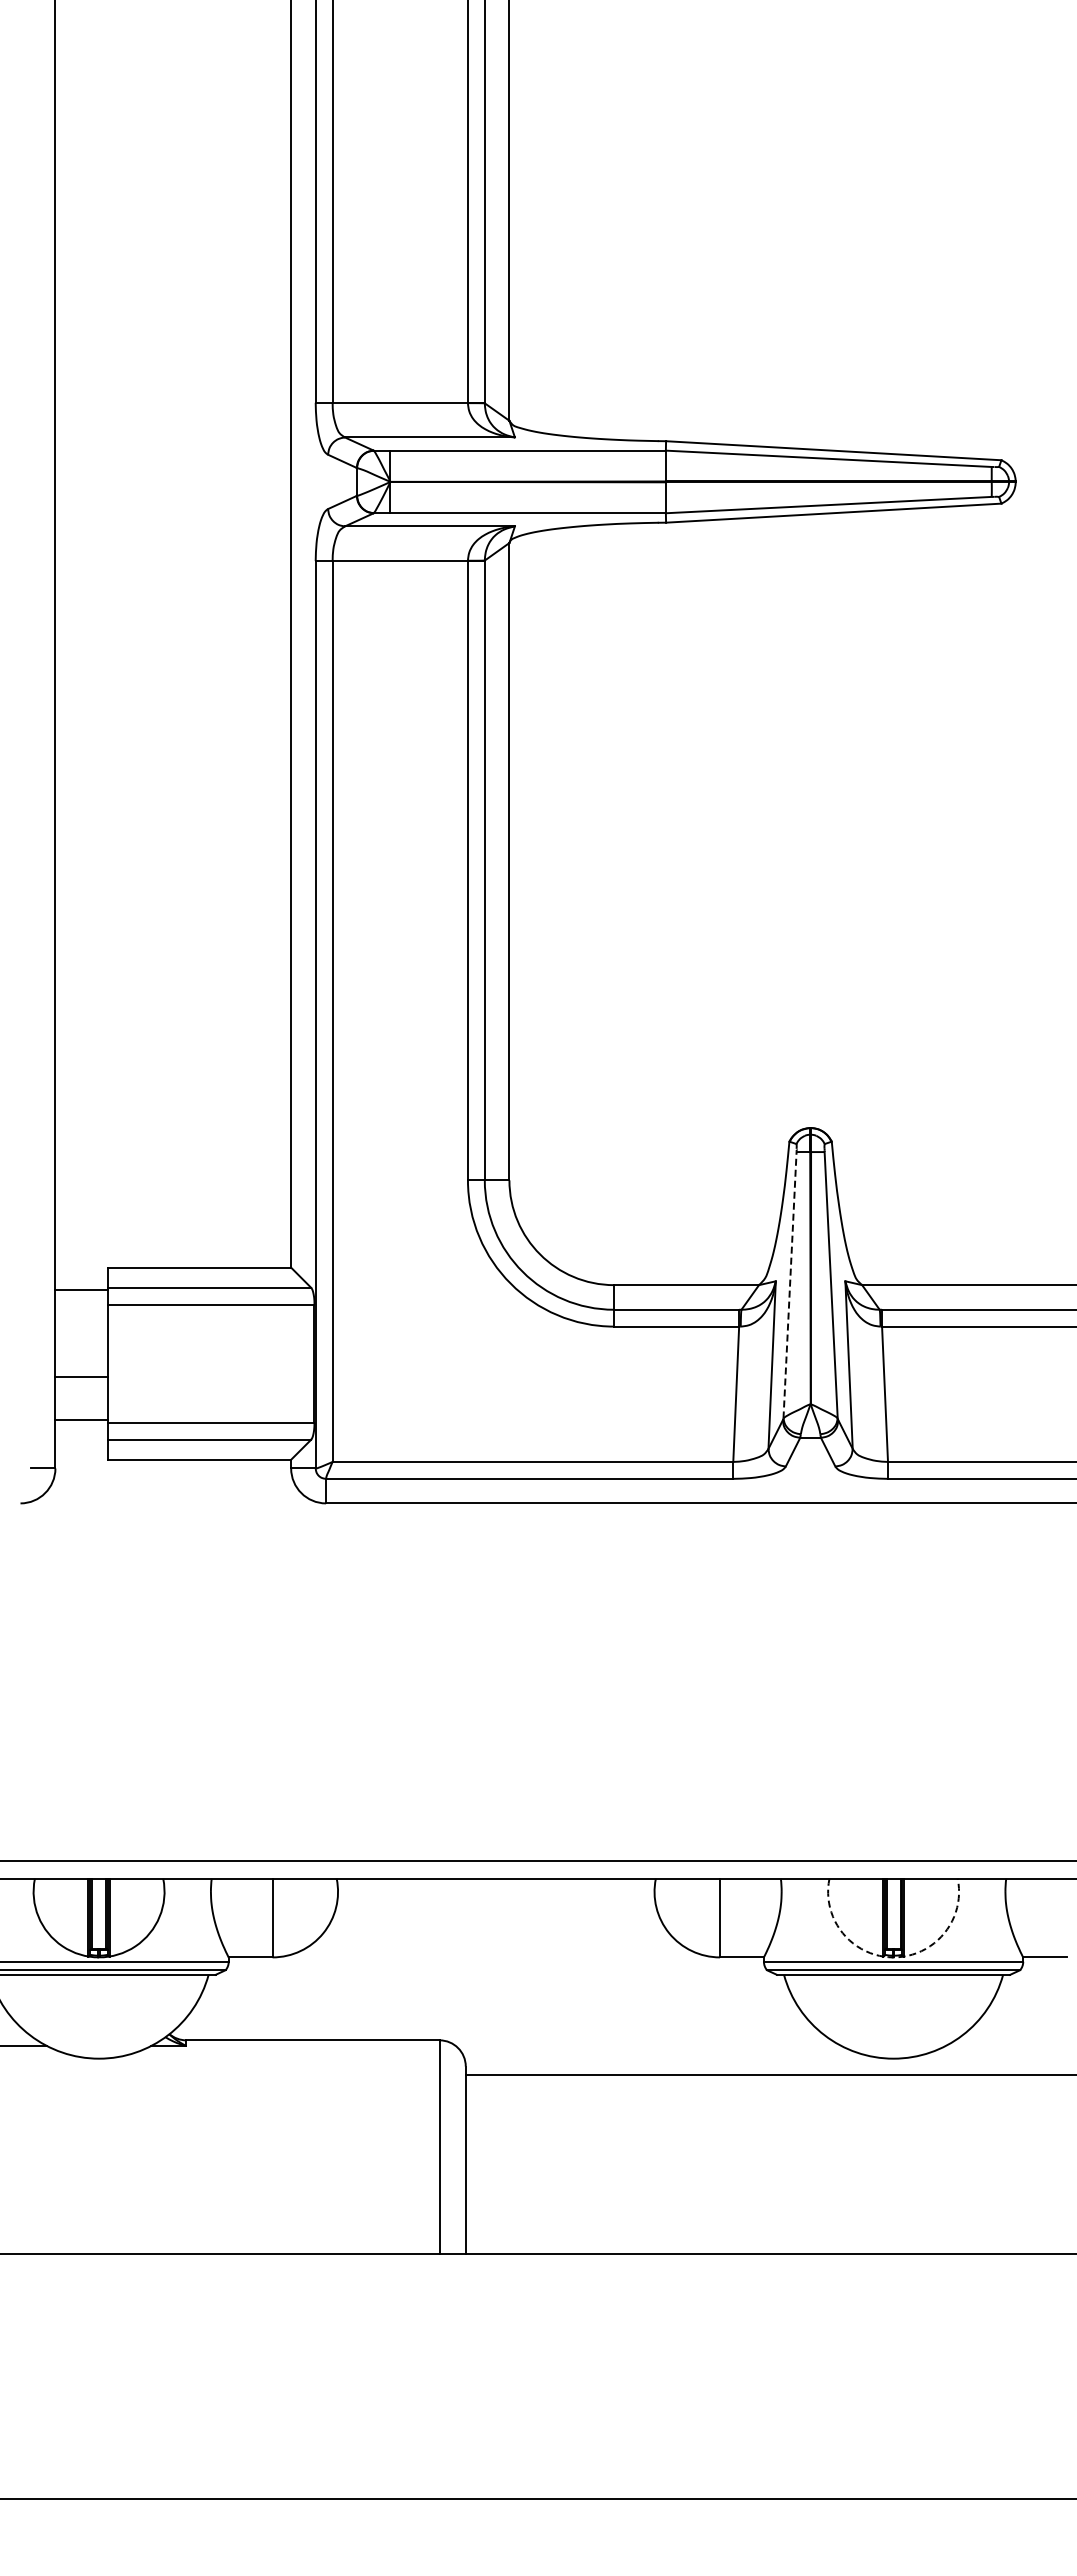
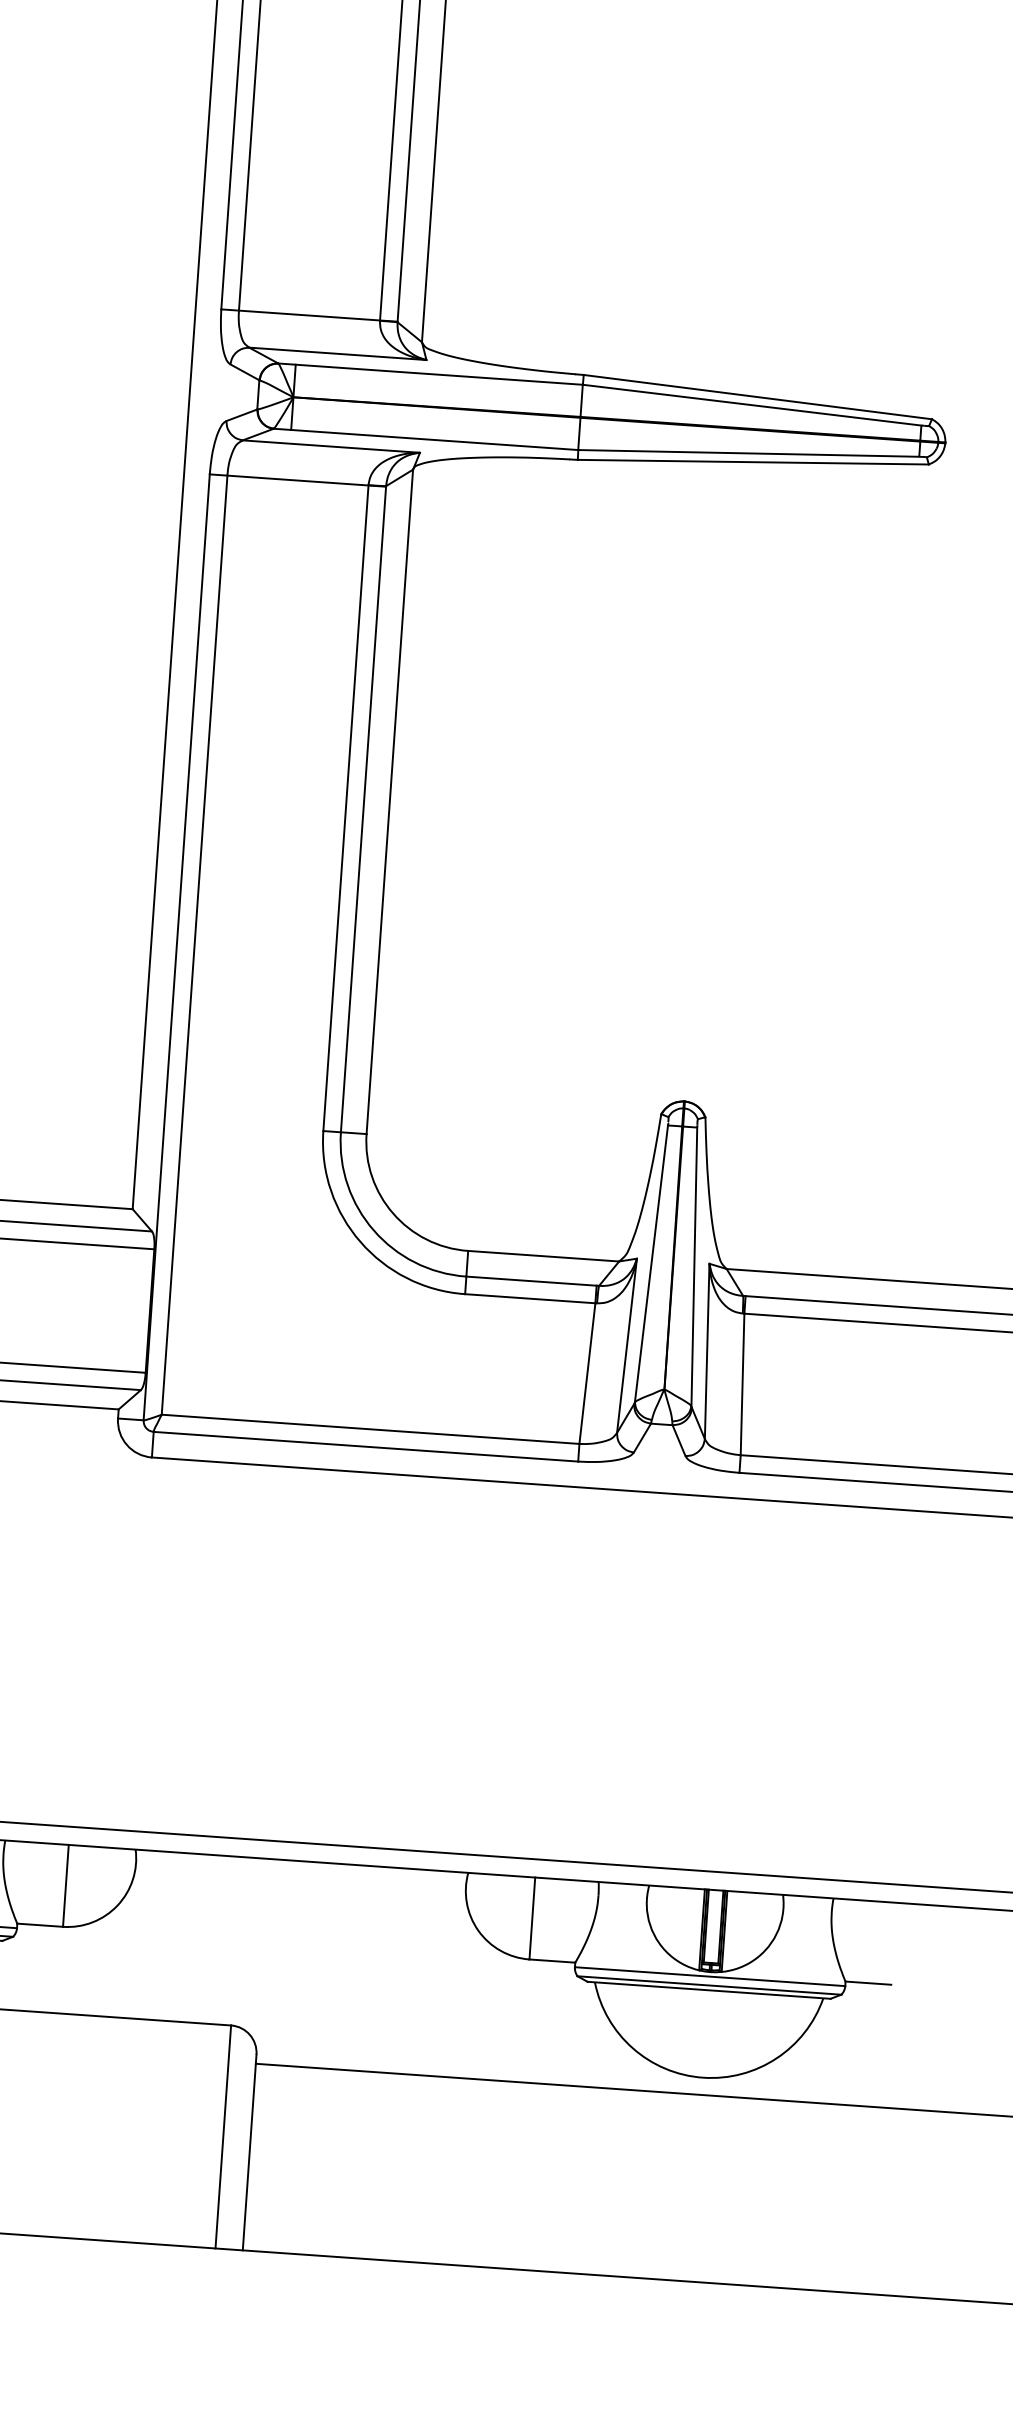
line: (790, 1284) -> (652, 1263), dashed -> solid
arc: (893, 1957) -> (710, 1972), dashed -> solid

